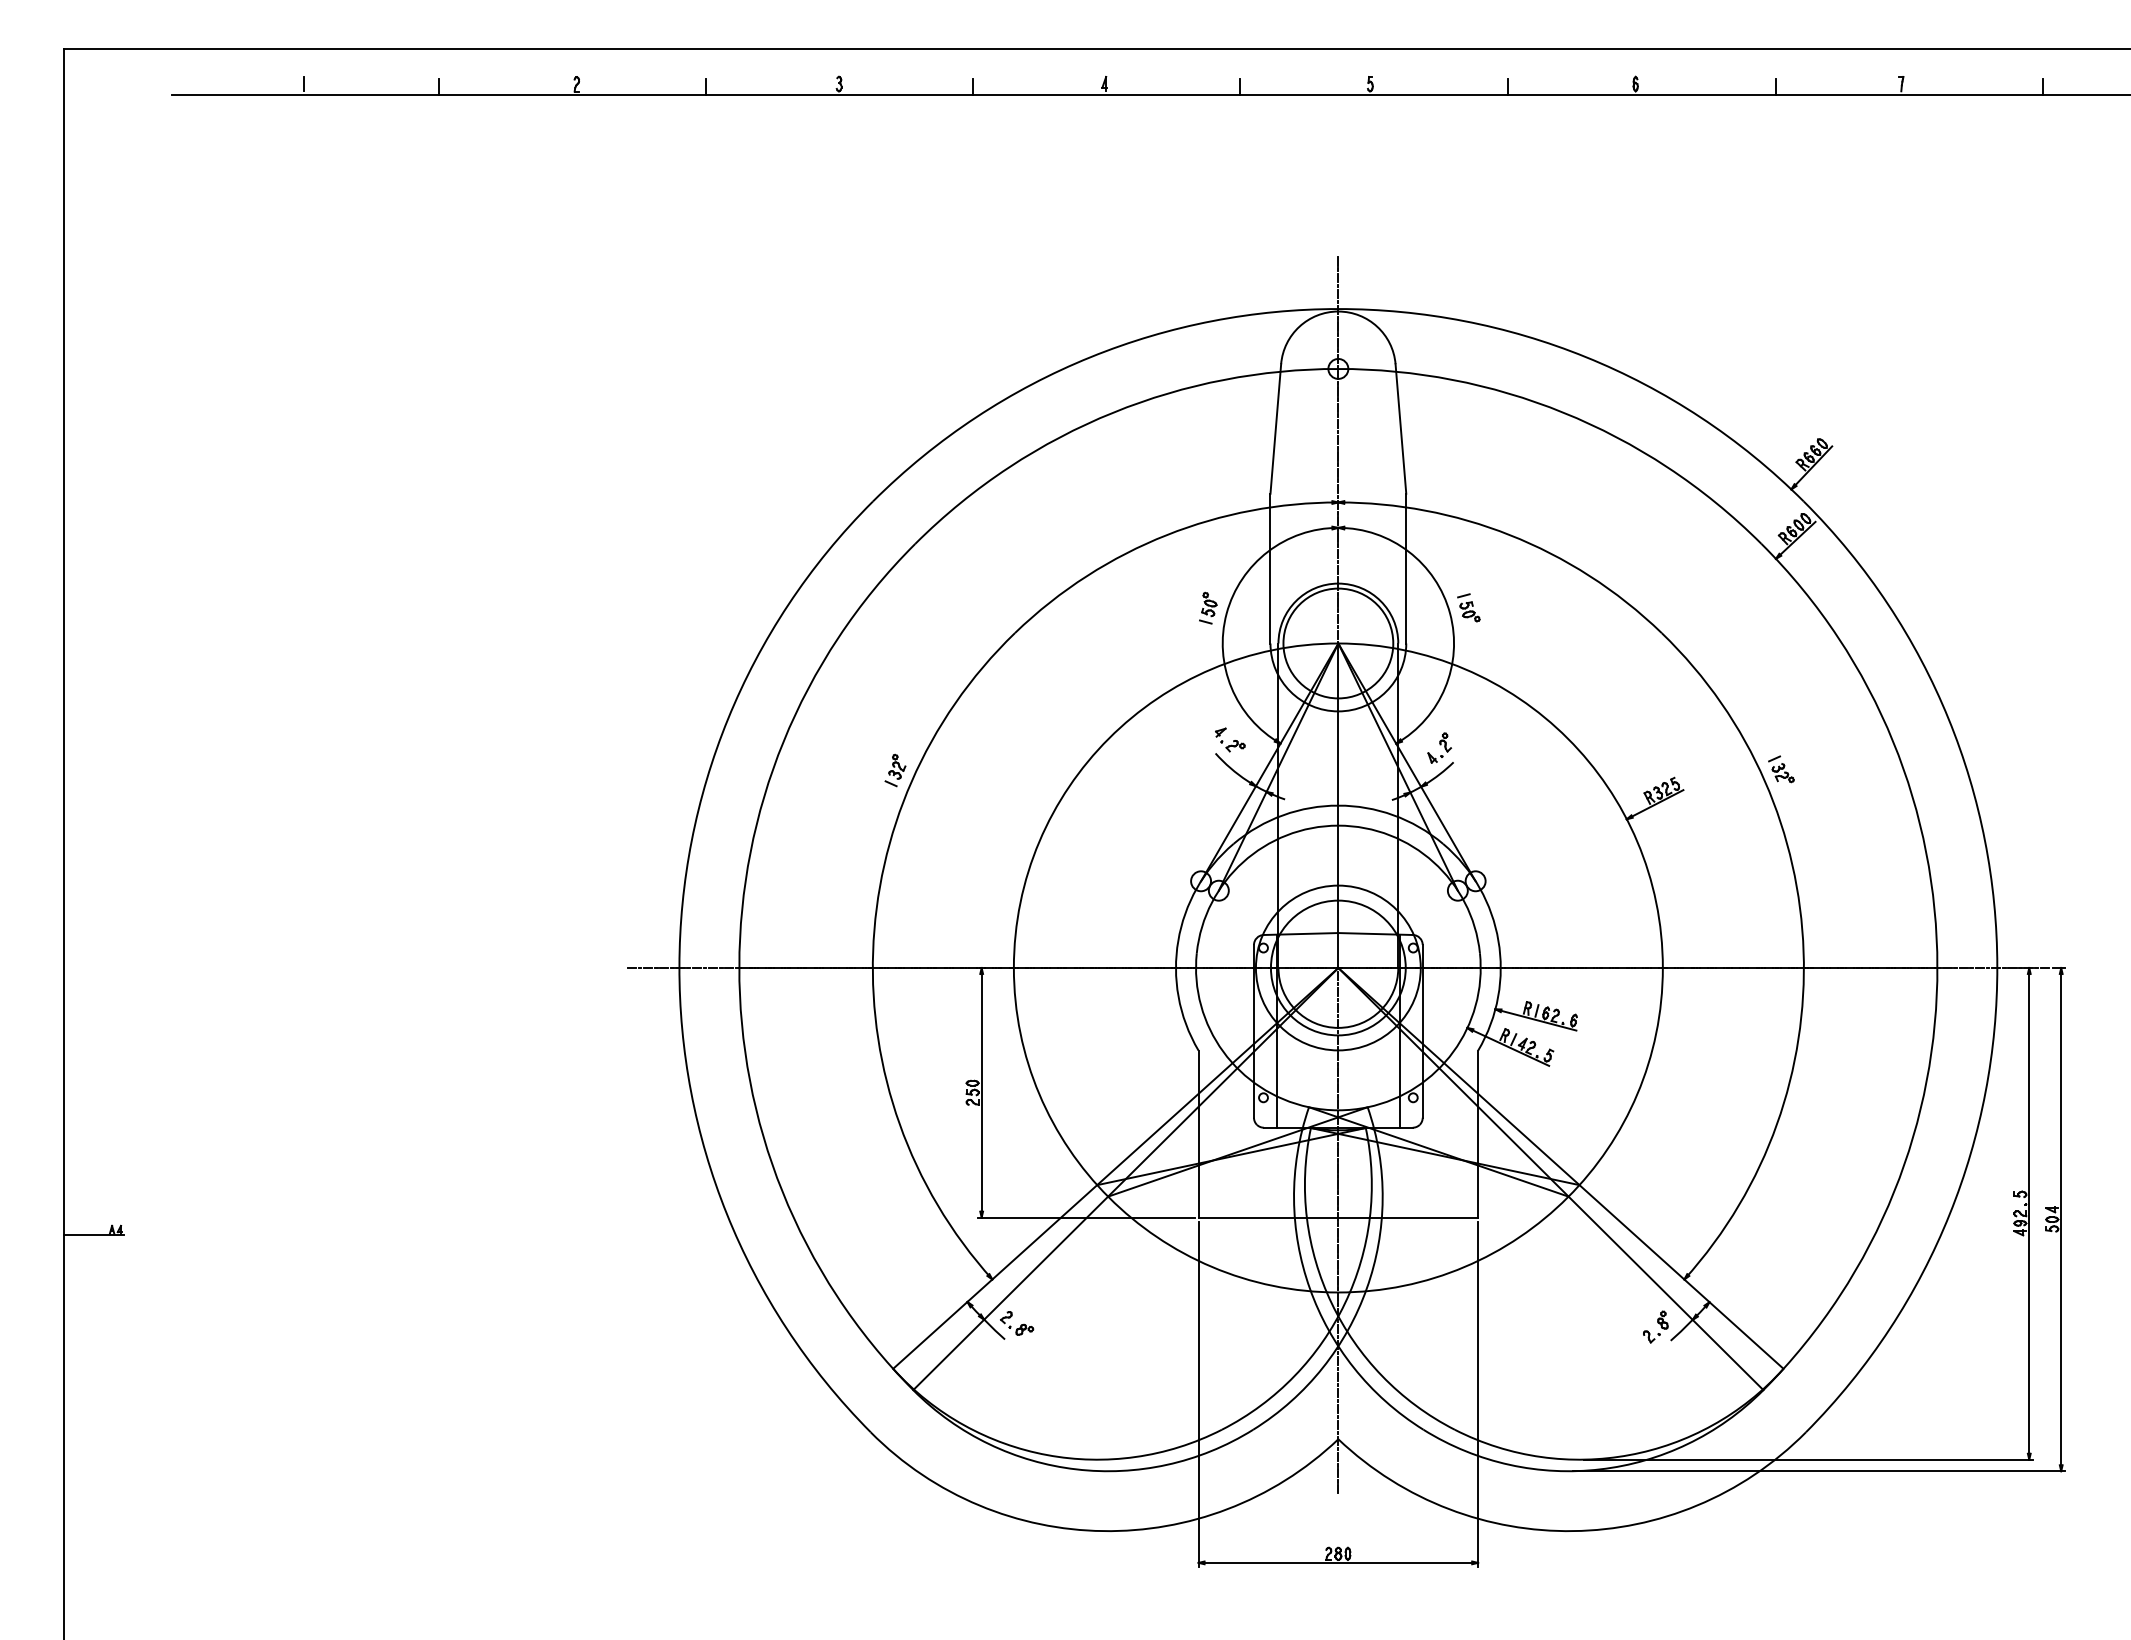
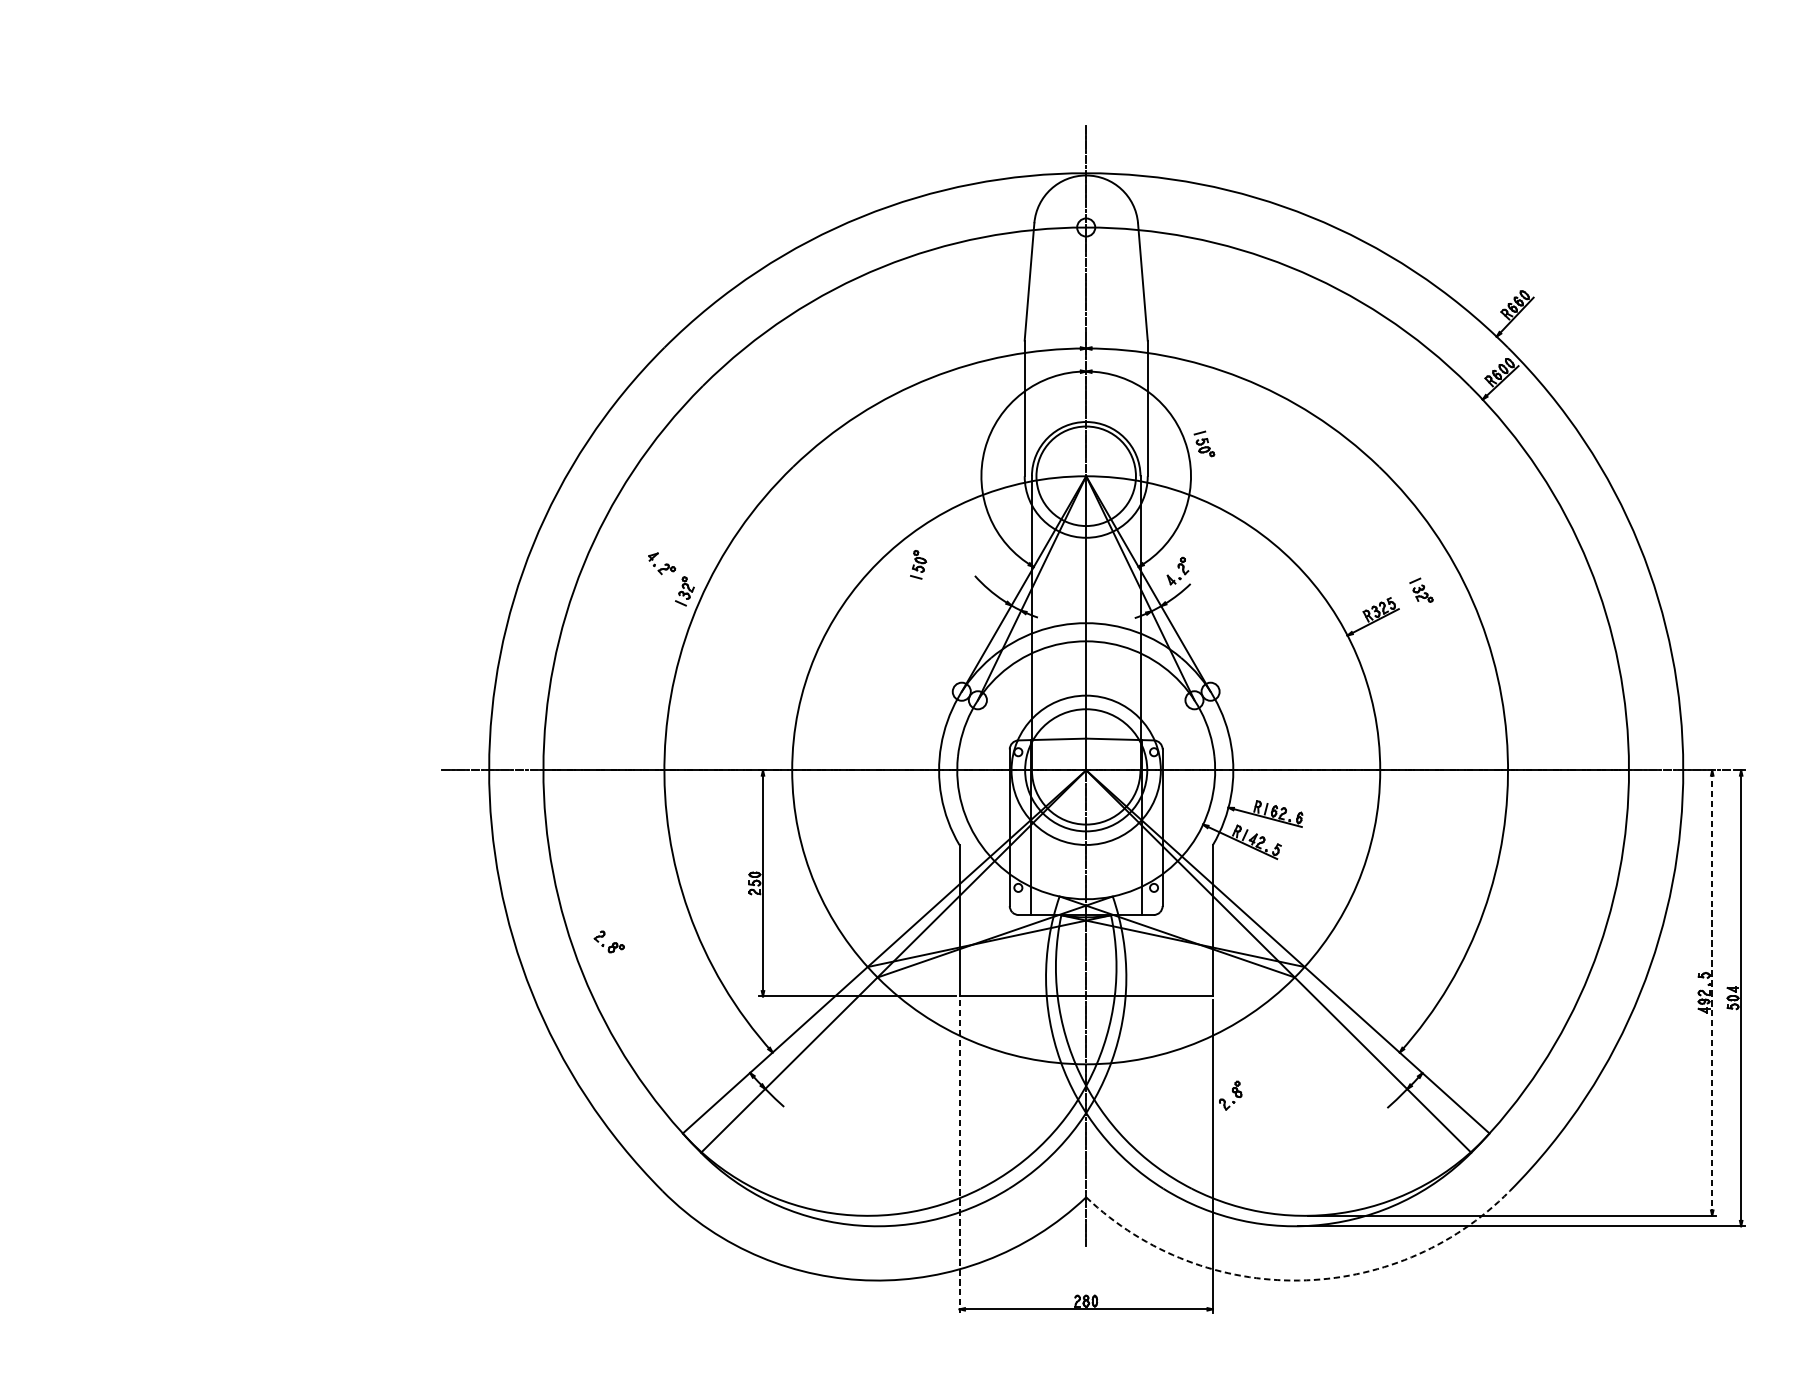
part: (1208, 607) -> (918, 564), moved
part: (1230, 739) -> (662, 563), moved
part: (1781, 769) -> (1421, 590), moved
line: (2029, 1213) -> (1712, 992), solid -> dashed
part: (1017, 1323) -> (609, 942), moved
part: (1655, 1326) -> (1230, 1095), moved
line: (1198, 1394) -> (959, 1156), solid -> dashed
arc: (1573, 1531) -> (1299, 1280), solid -> dashed

